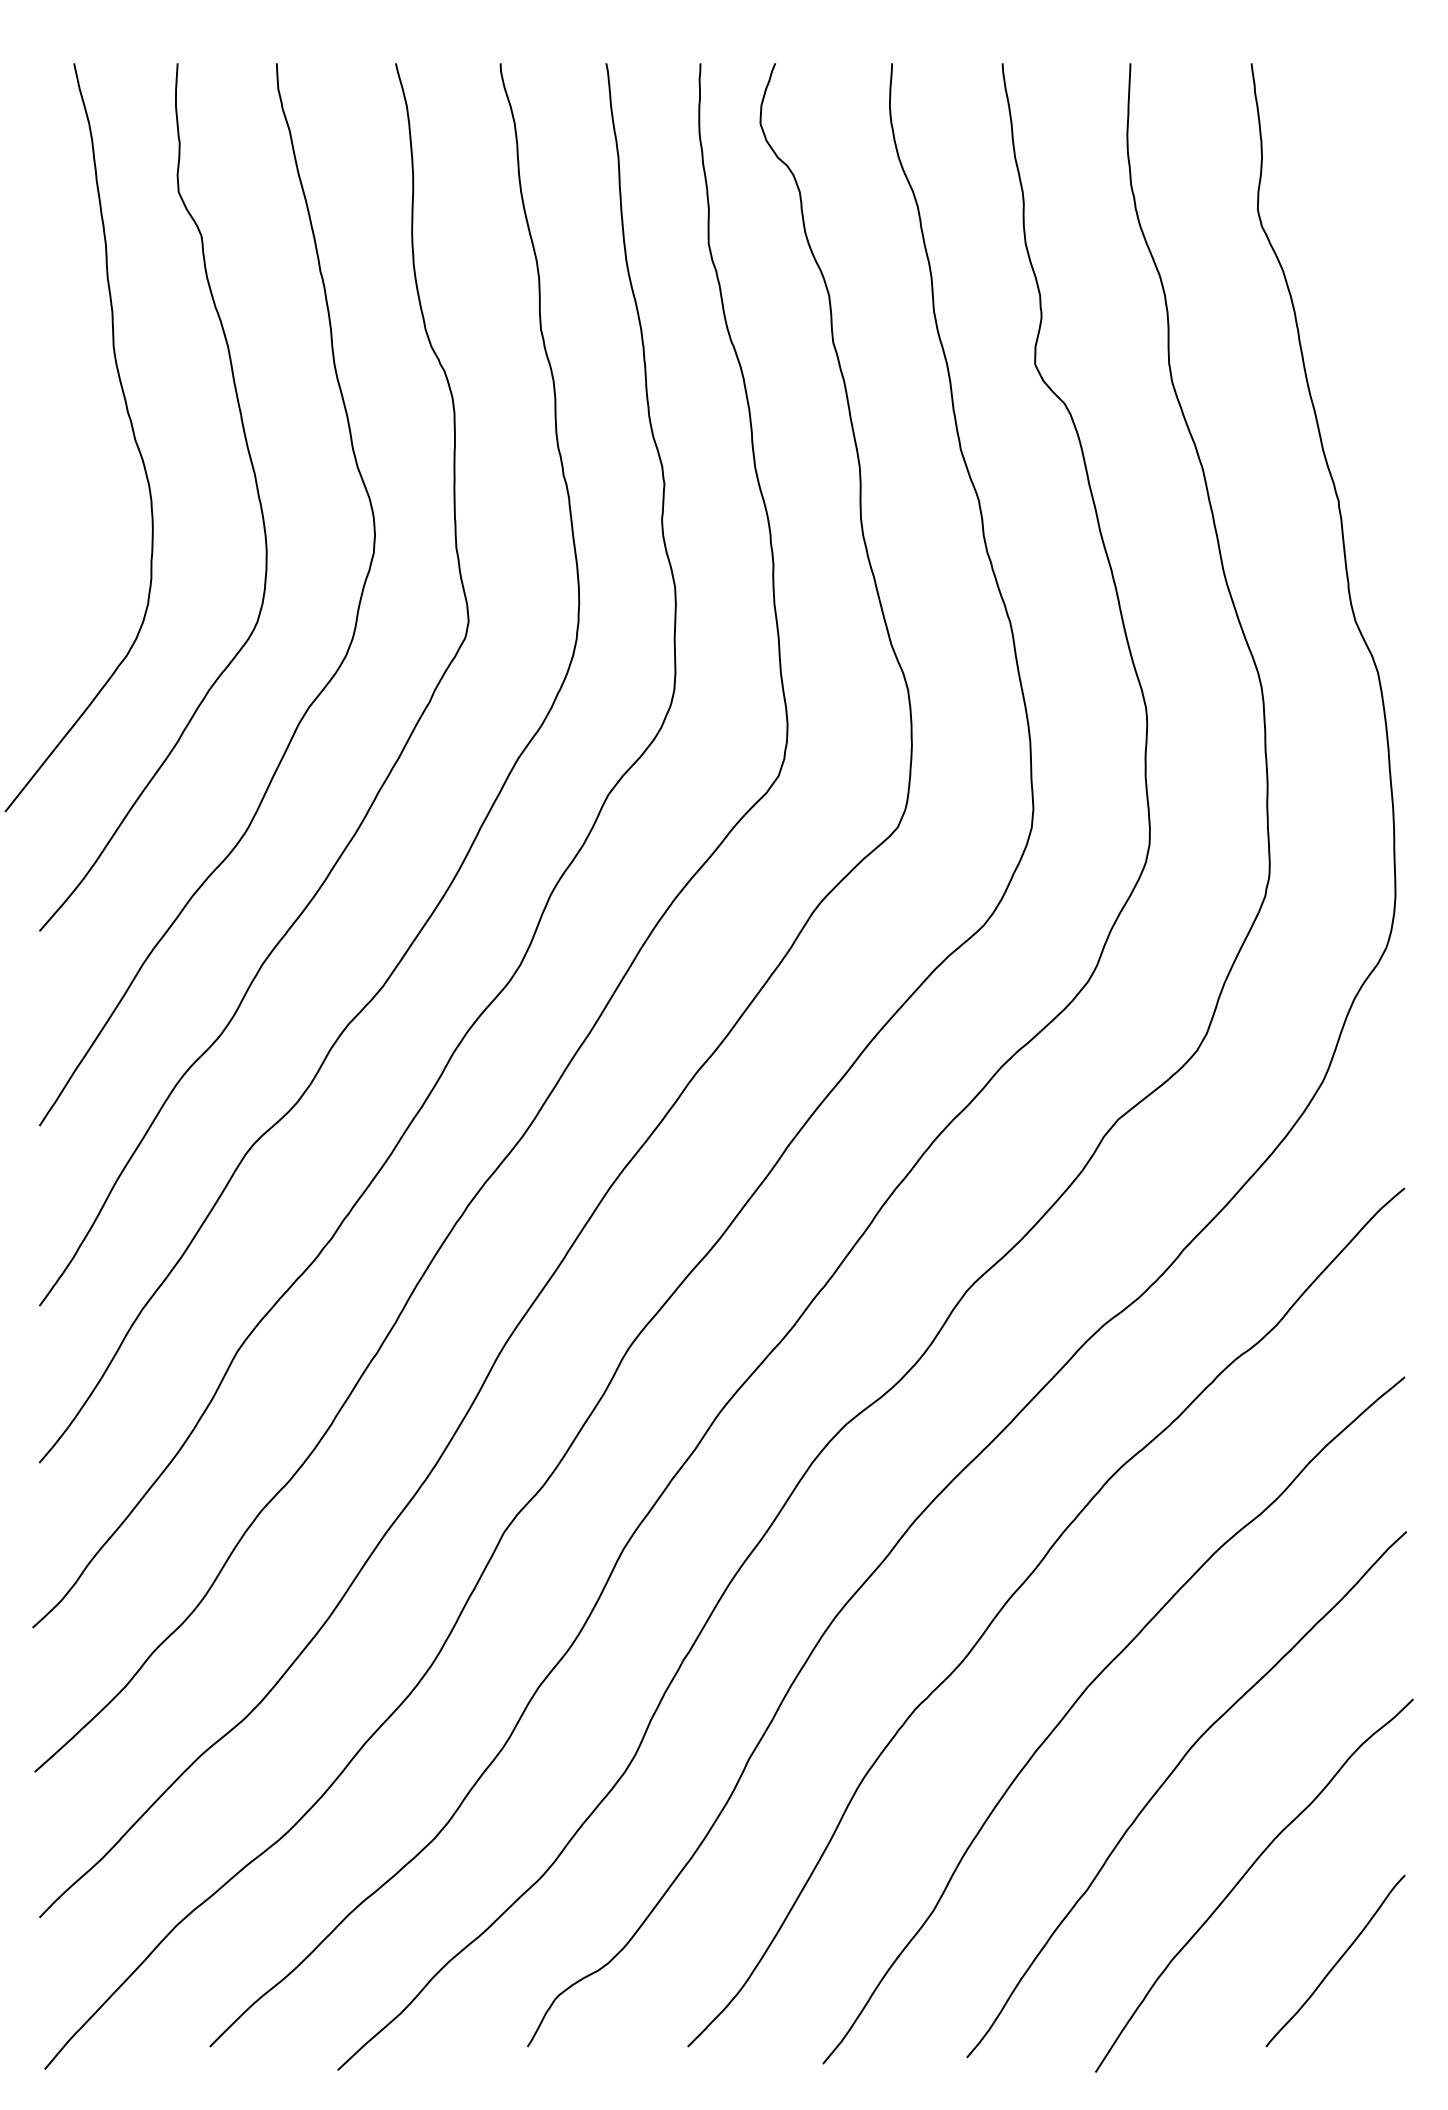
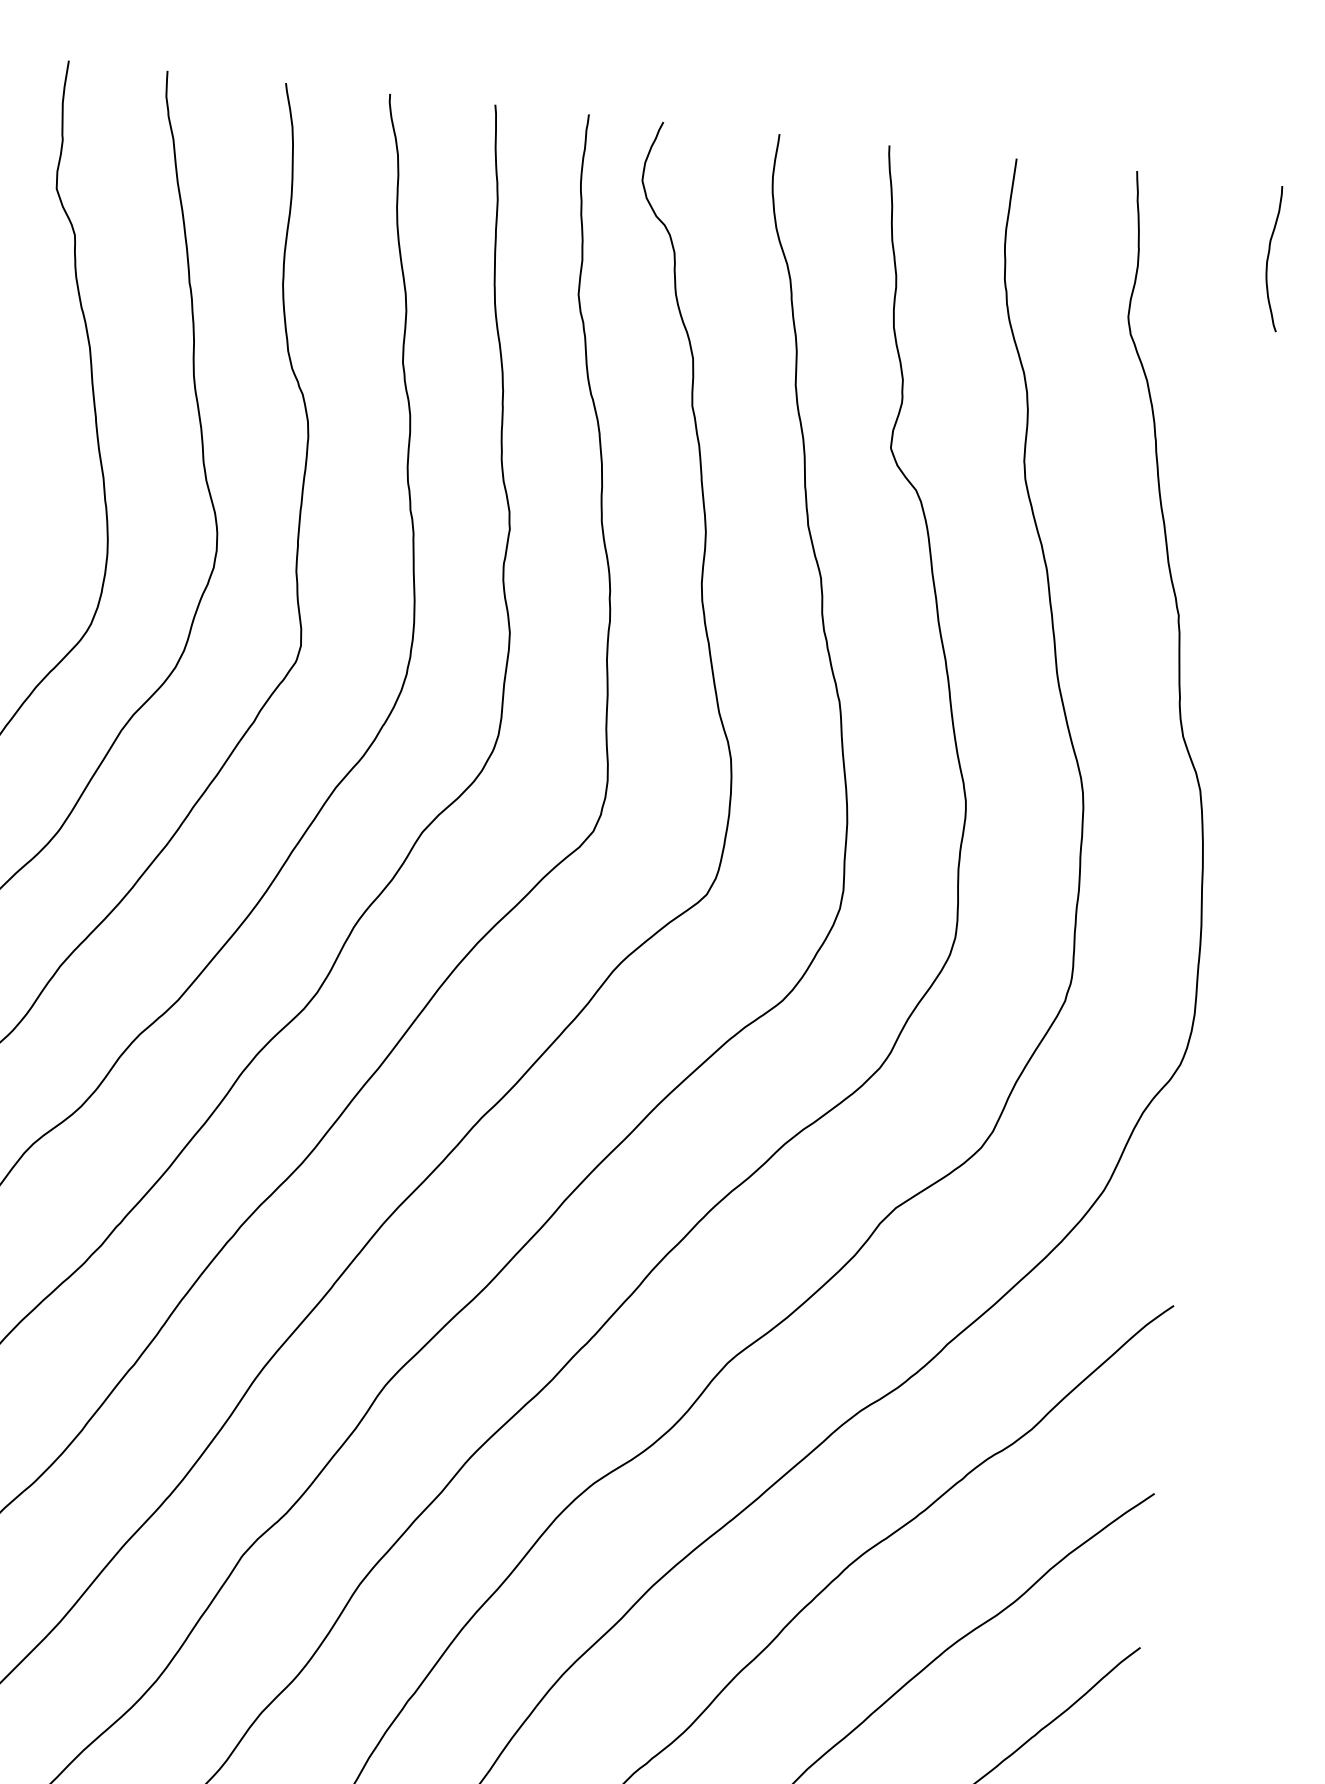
curve: (1391, 136) -> (1268, 258), added

